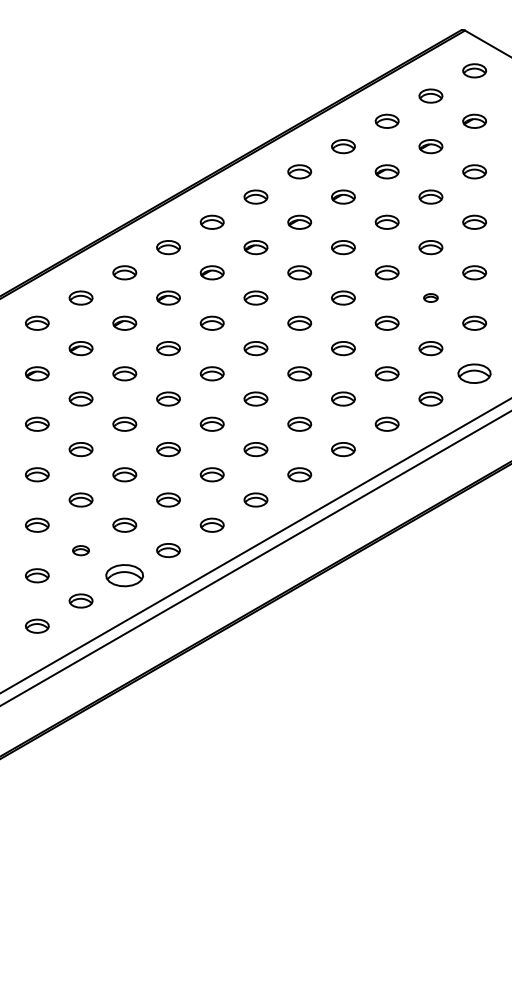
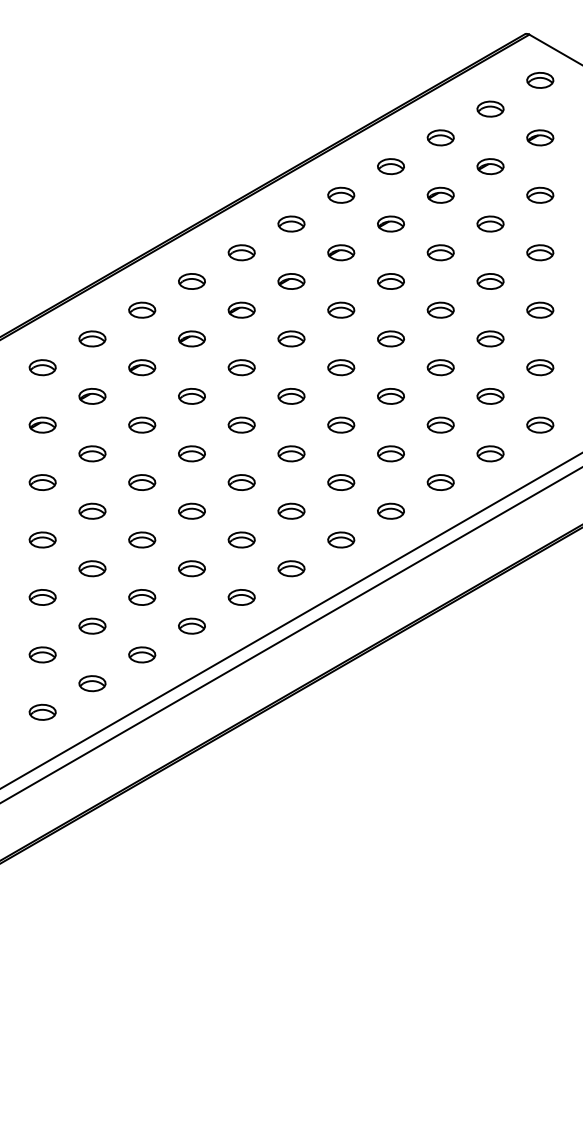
part: (430, 297) -> (490, 338), size x1.67
part: (474, 373) -> (540, 424), size x0.71
part: (80, 550) -> (91, 626), size x1.43
part: (124, 575) -> (141, 654), size x0.62

